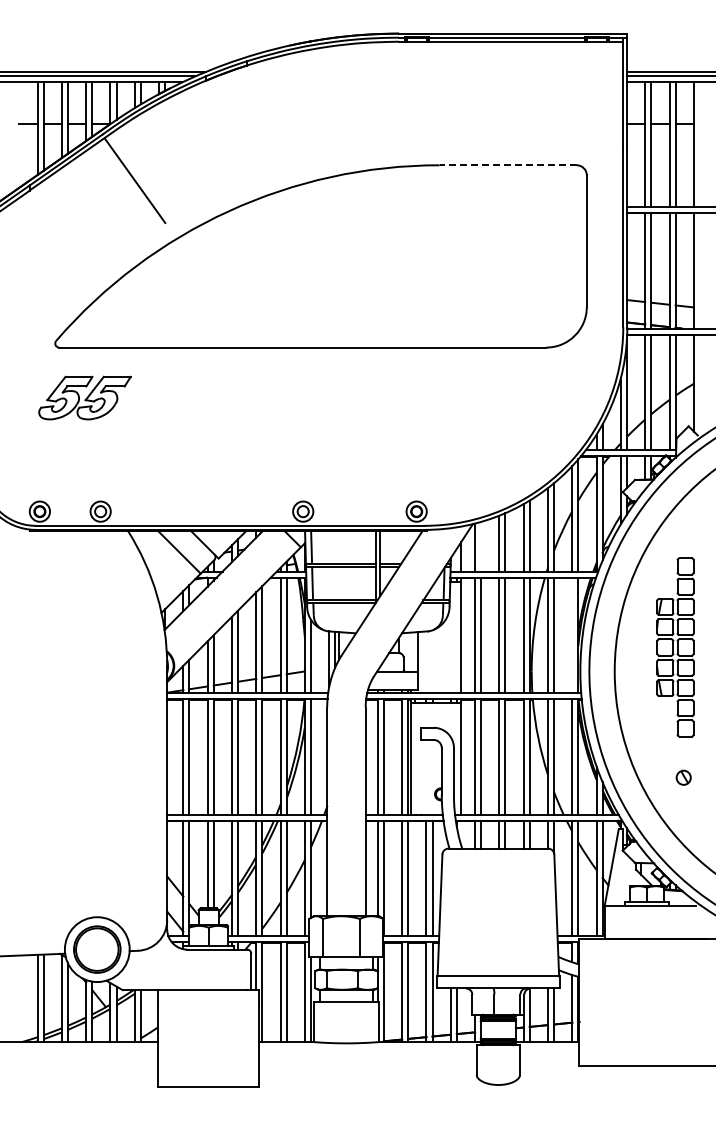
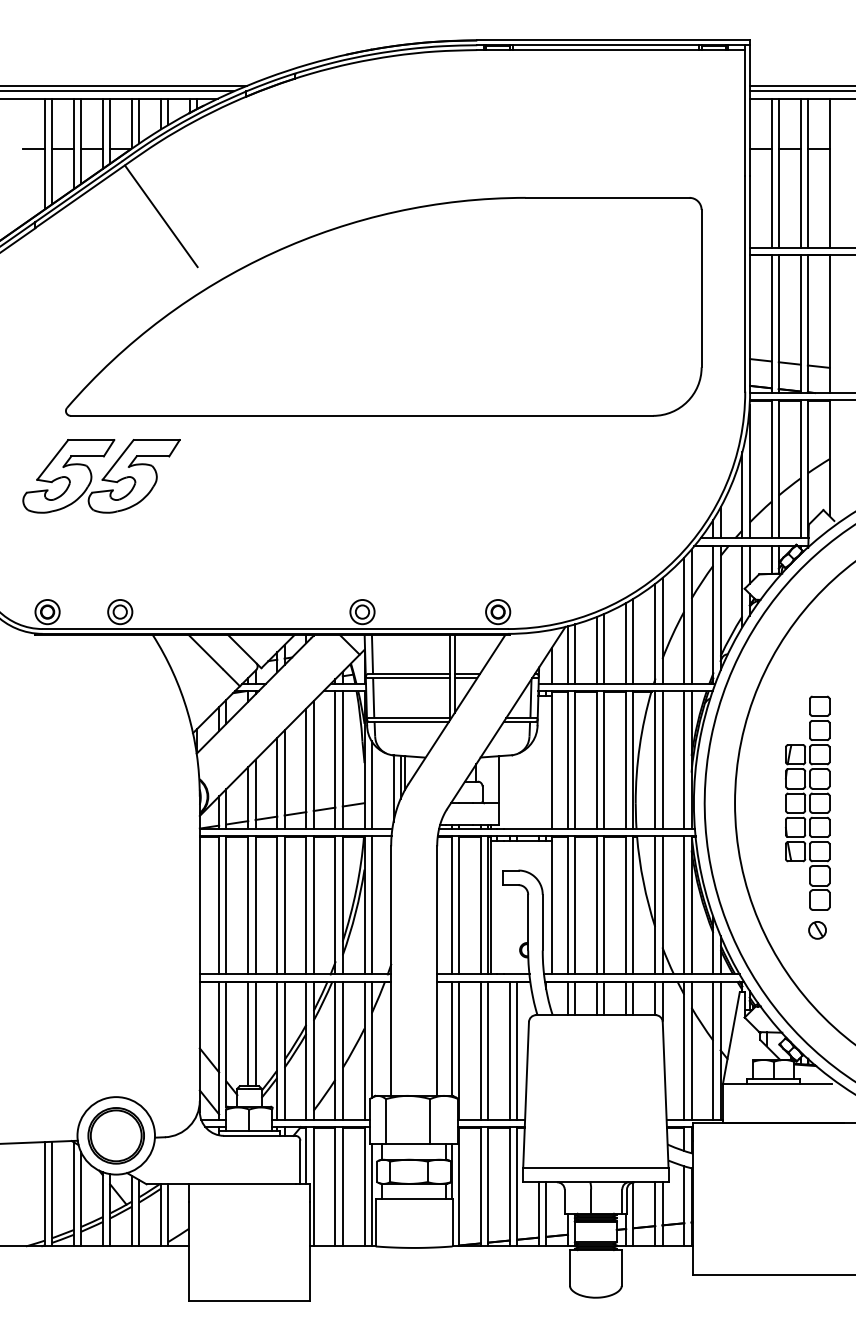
line: (508, 165) -> (607, 198), dashed -> solid
part: (84, 397) -> (100, 475), size x1.43
line: (481, 546) -> (575, 653), added
line: (572, 635) -> (684, 760), added
part: (675, 647) -> (807, 803), moved

